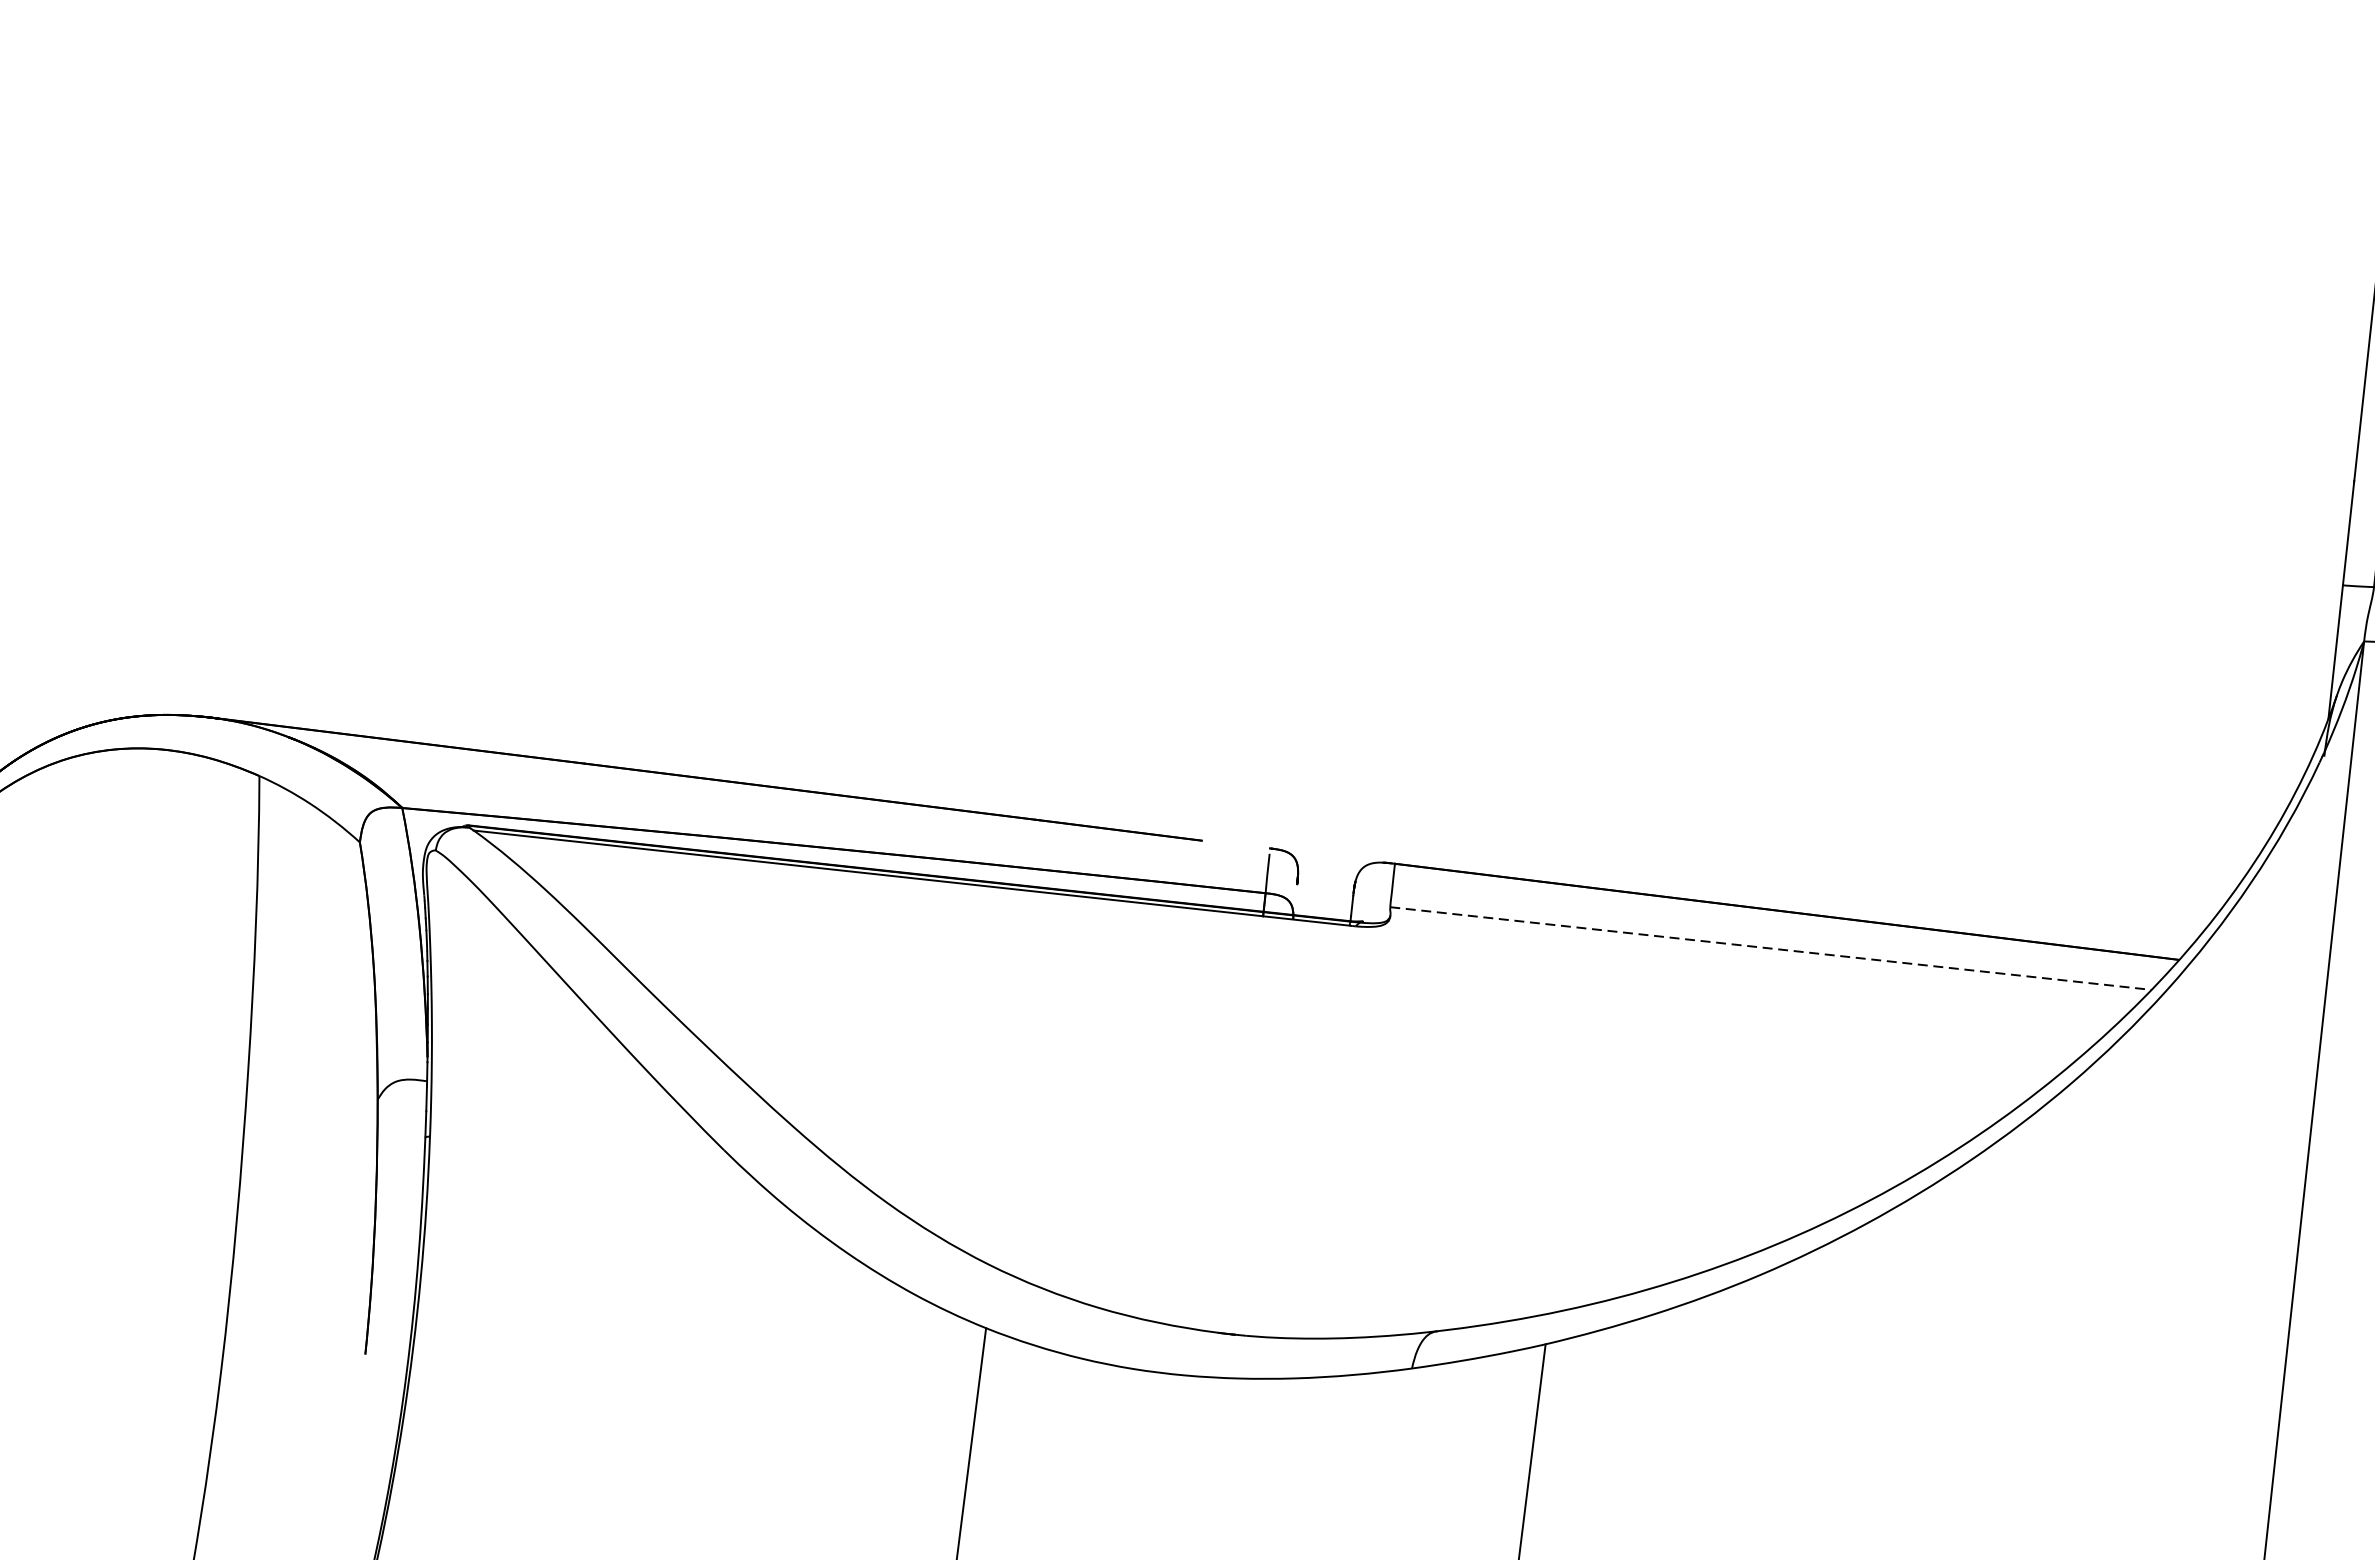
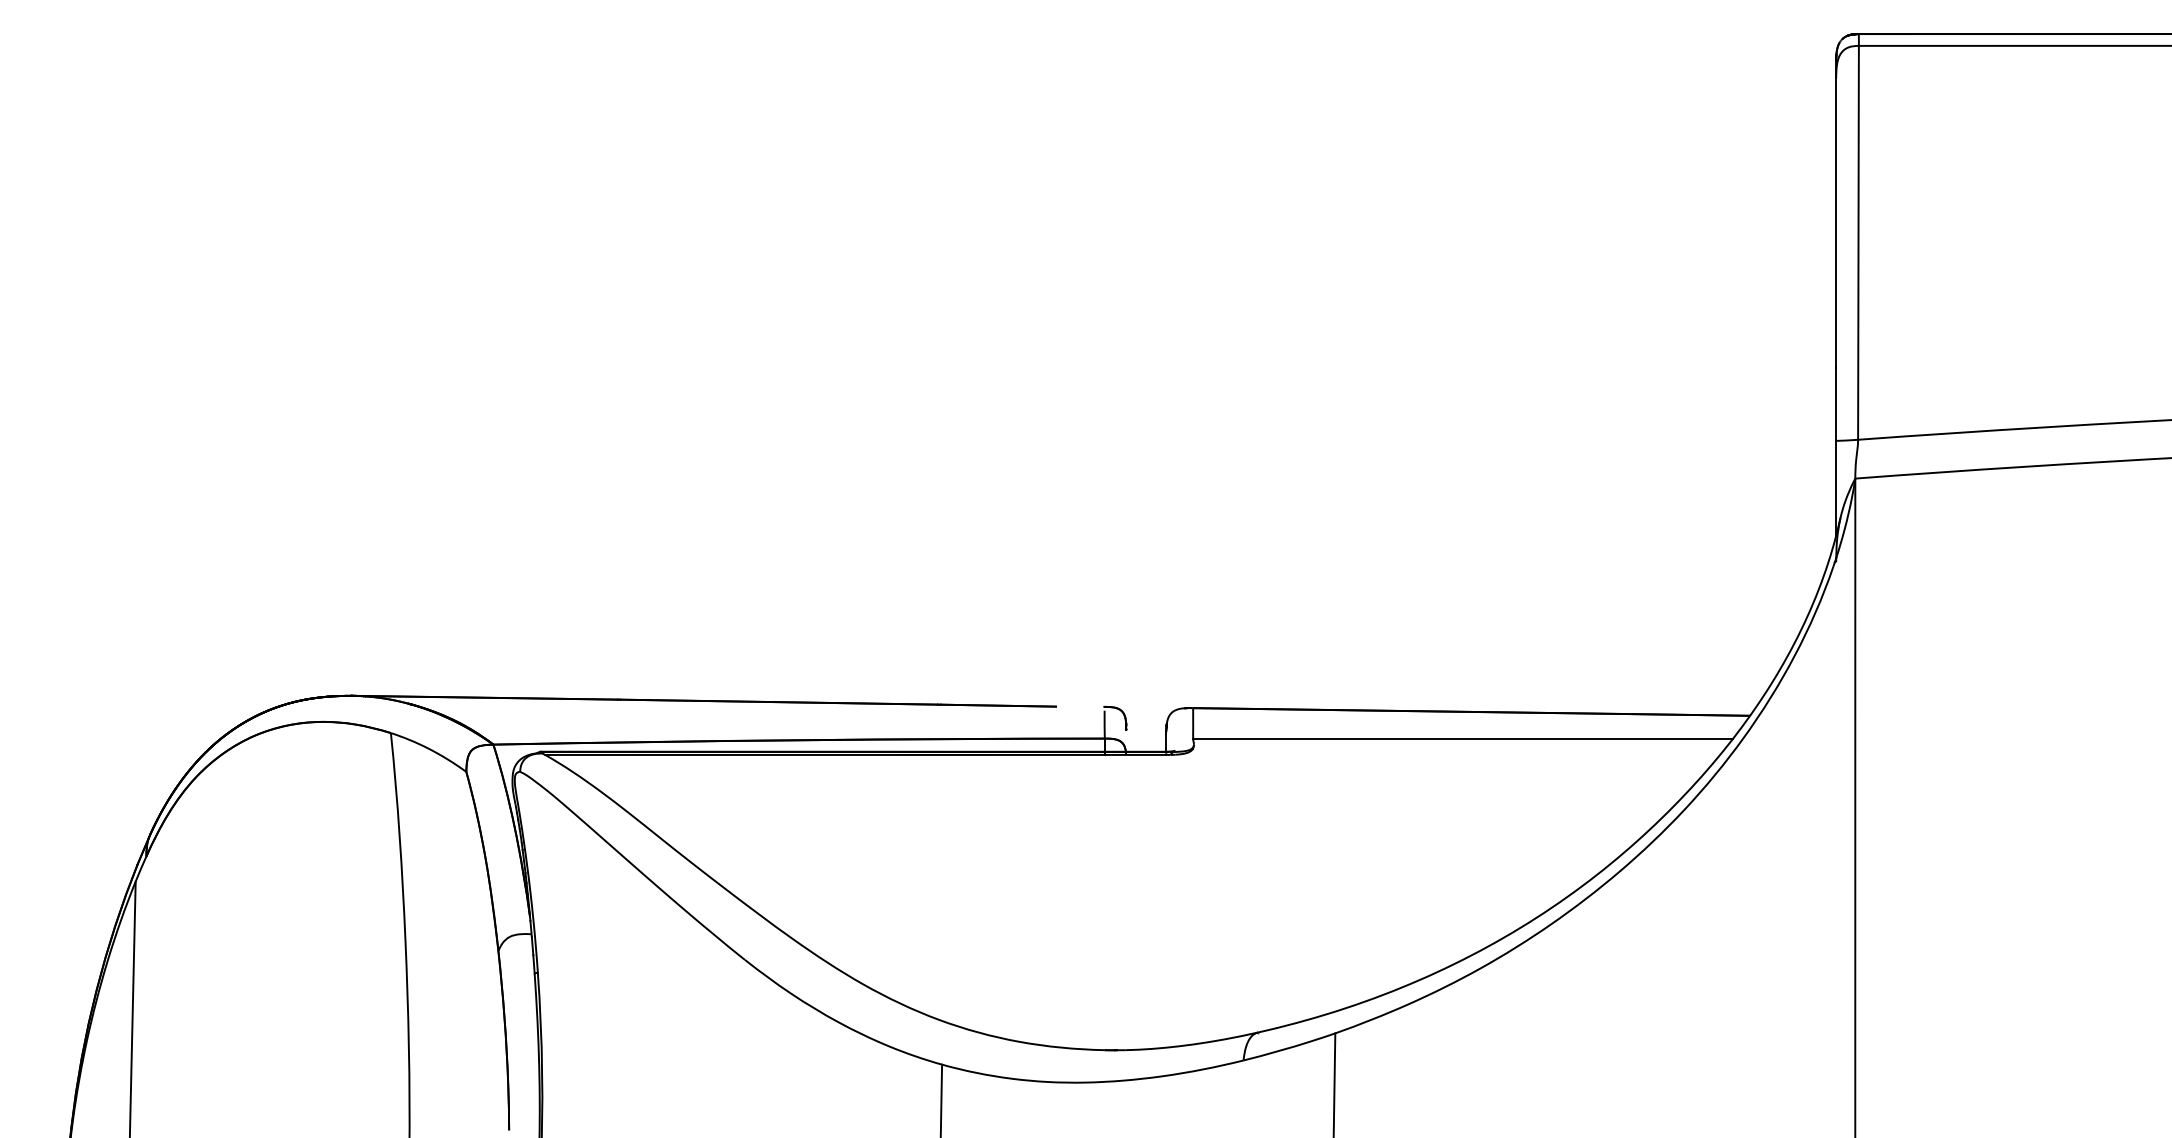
line: (1771, 948) -> (1463, 738), dashed -> solid

